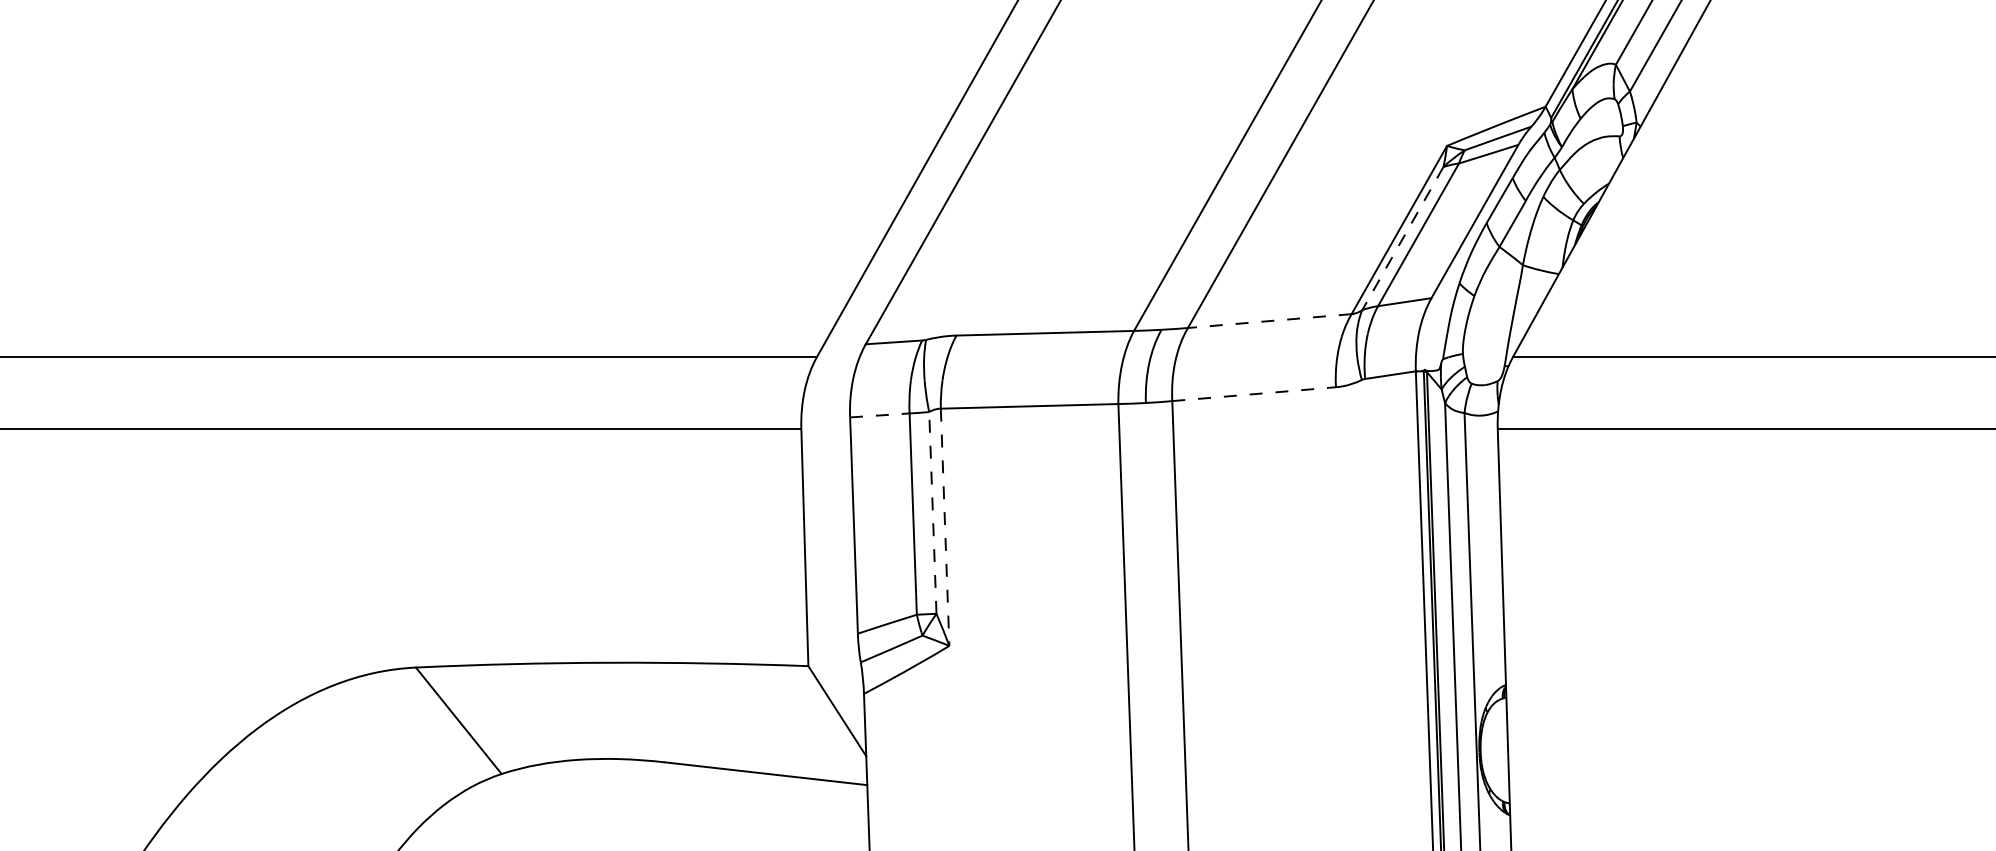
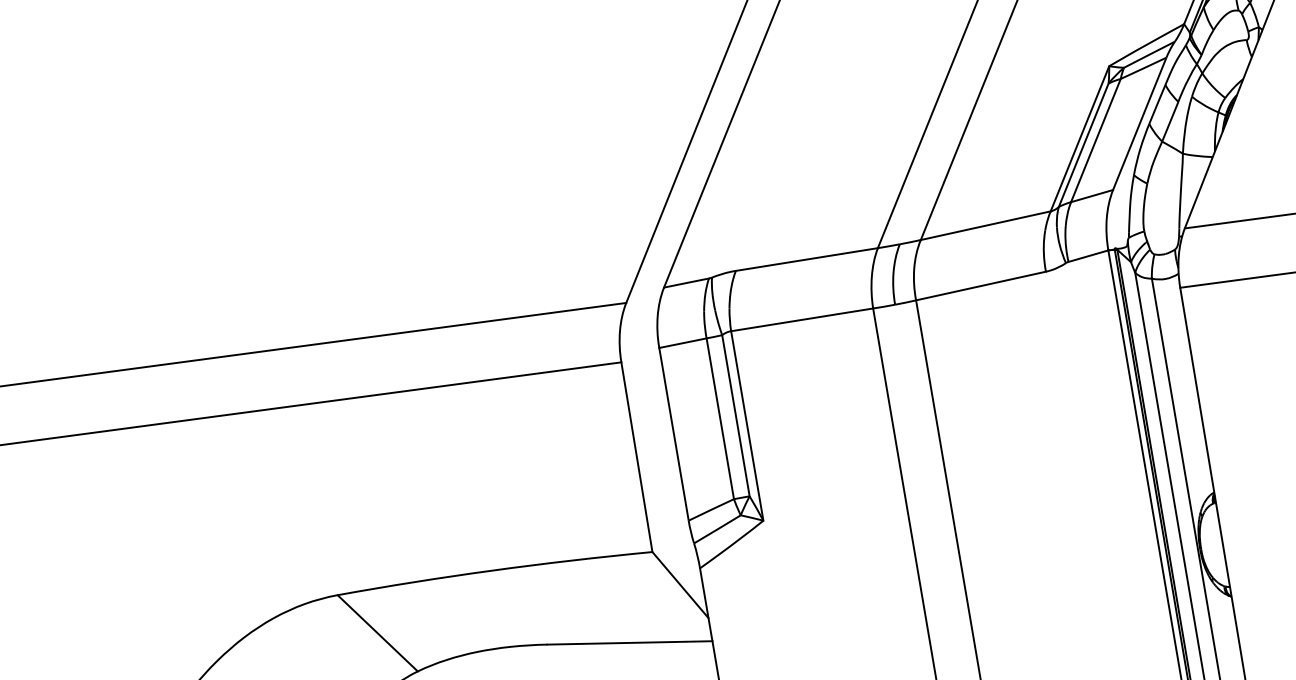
line: (1402, 239) -> (1083, 146), dashed -> solid
line: (1269, 321) -> (985, 226), dashed -> solid
line: (1254, 394) -> (981, 286), dashed -> solid
line: (879, 415) -> (682, 343), dashed -> solid
line: (932, 512) -> (735, 415), dashed -> solid
line: (945, 527) -> (747, 426), dashed -> solid

